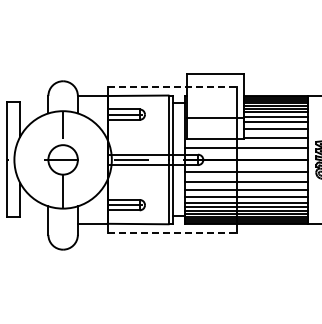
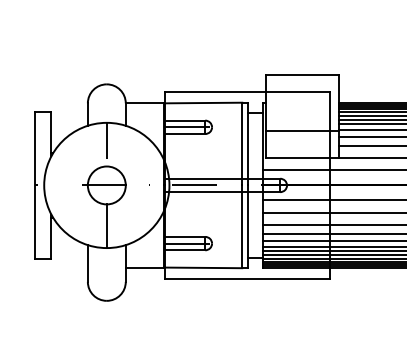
line: (173, 86) -> (248, 91), dashed -> solid
line: (173, 232) -> (248, 278), dashed -> solid

